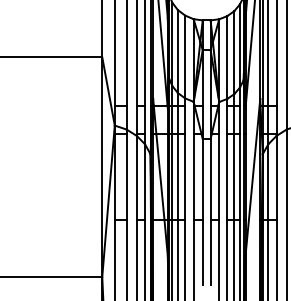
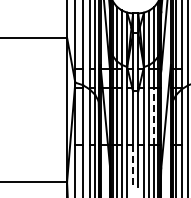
line: (233, 177) -> (153, 116), solid -> dashed
line: (203, 253) -> (133, 166), solid -> dashed

